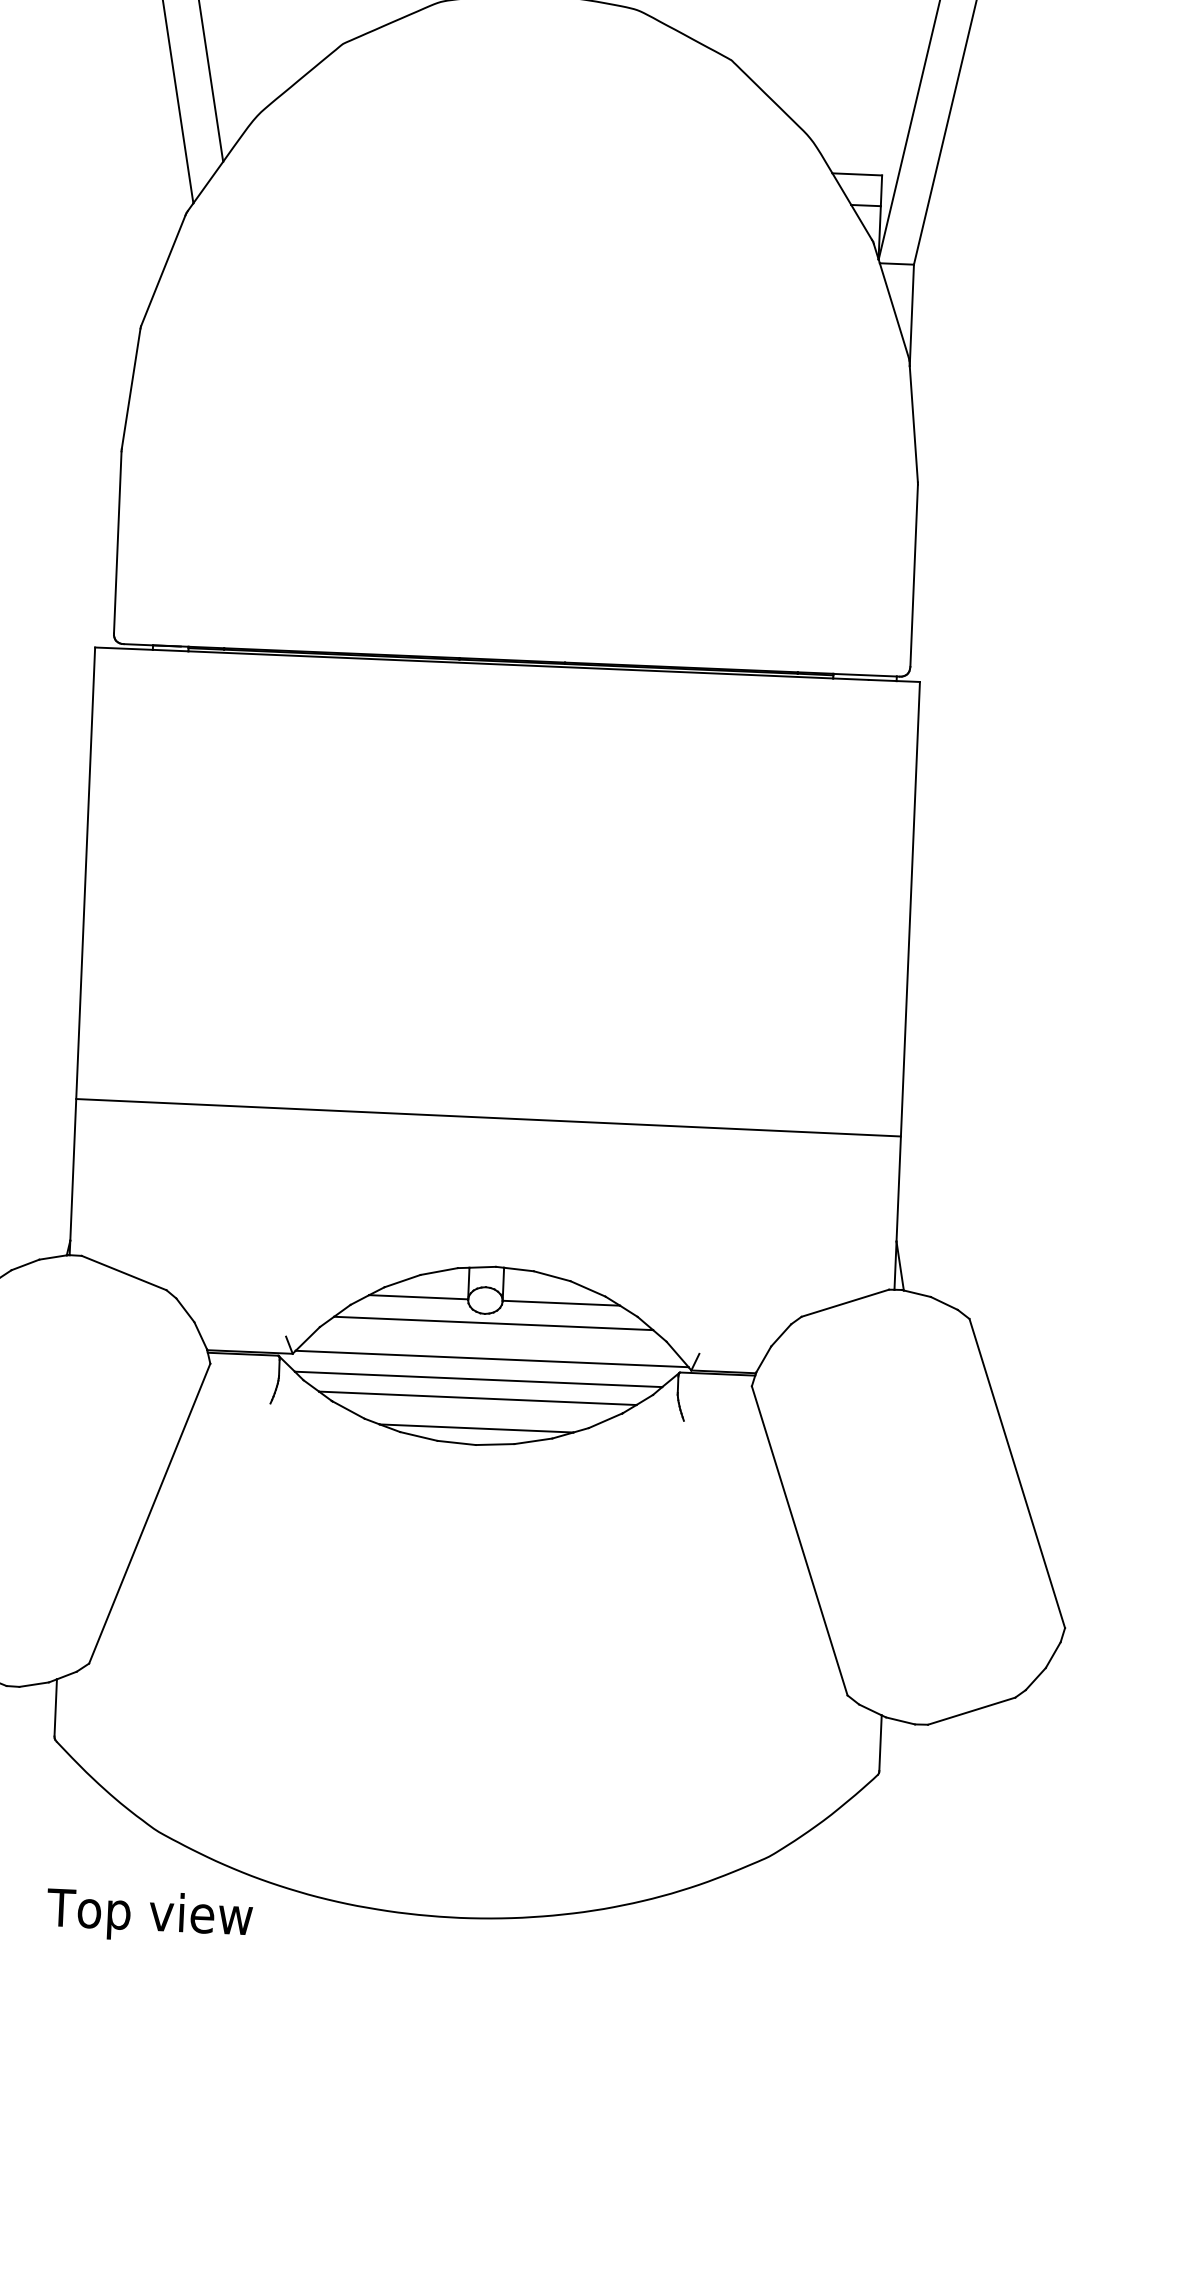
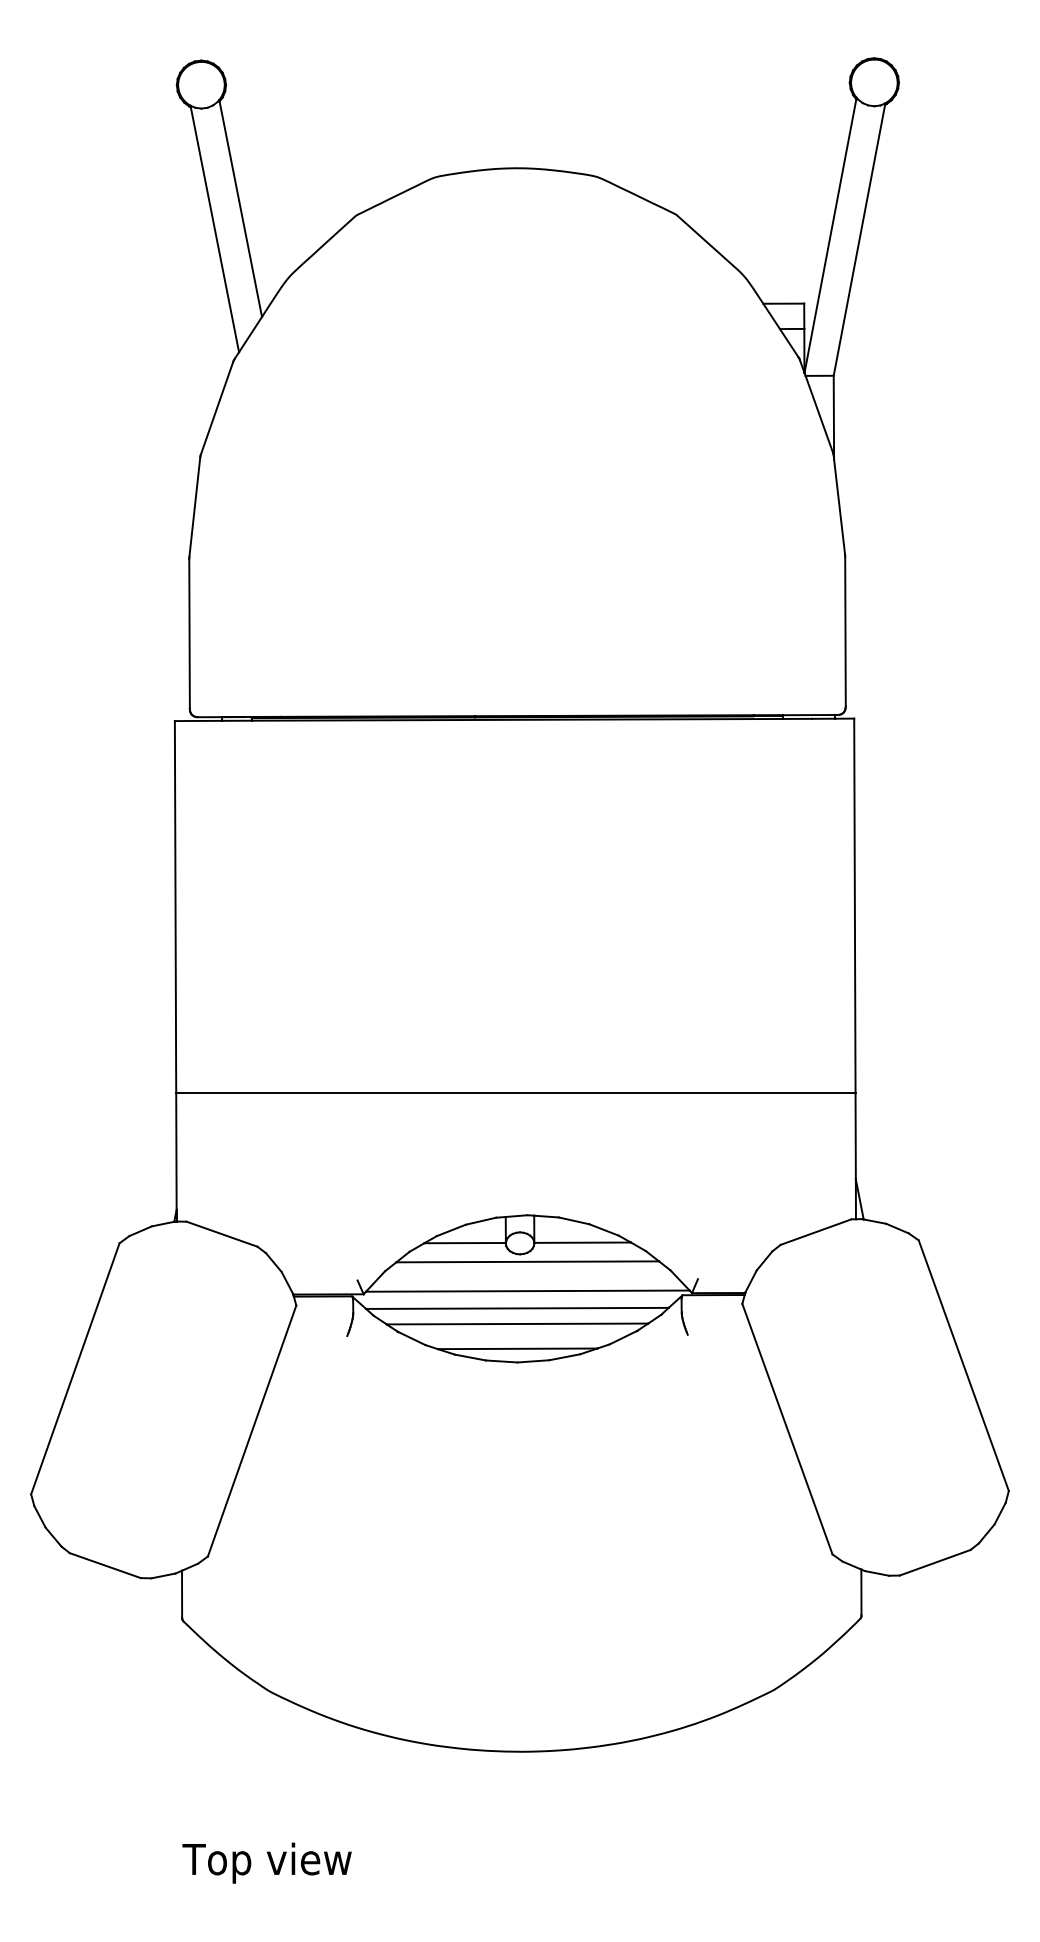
text: (148, 1915) -> (266, 1862), moved

